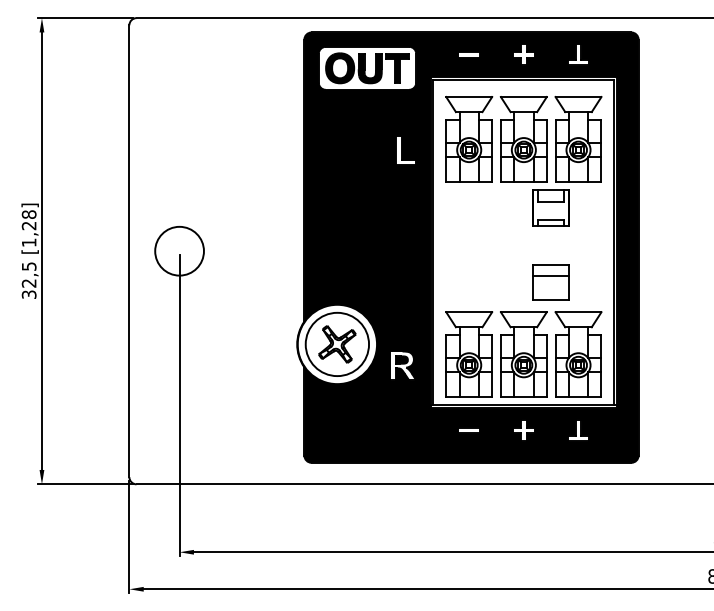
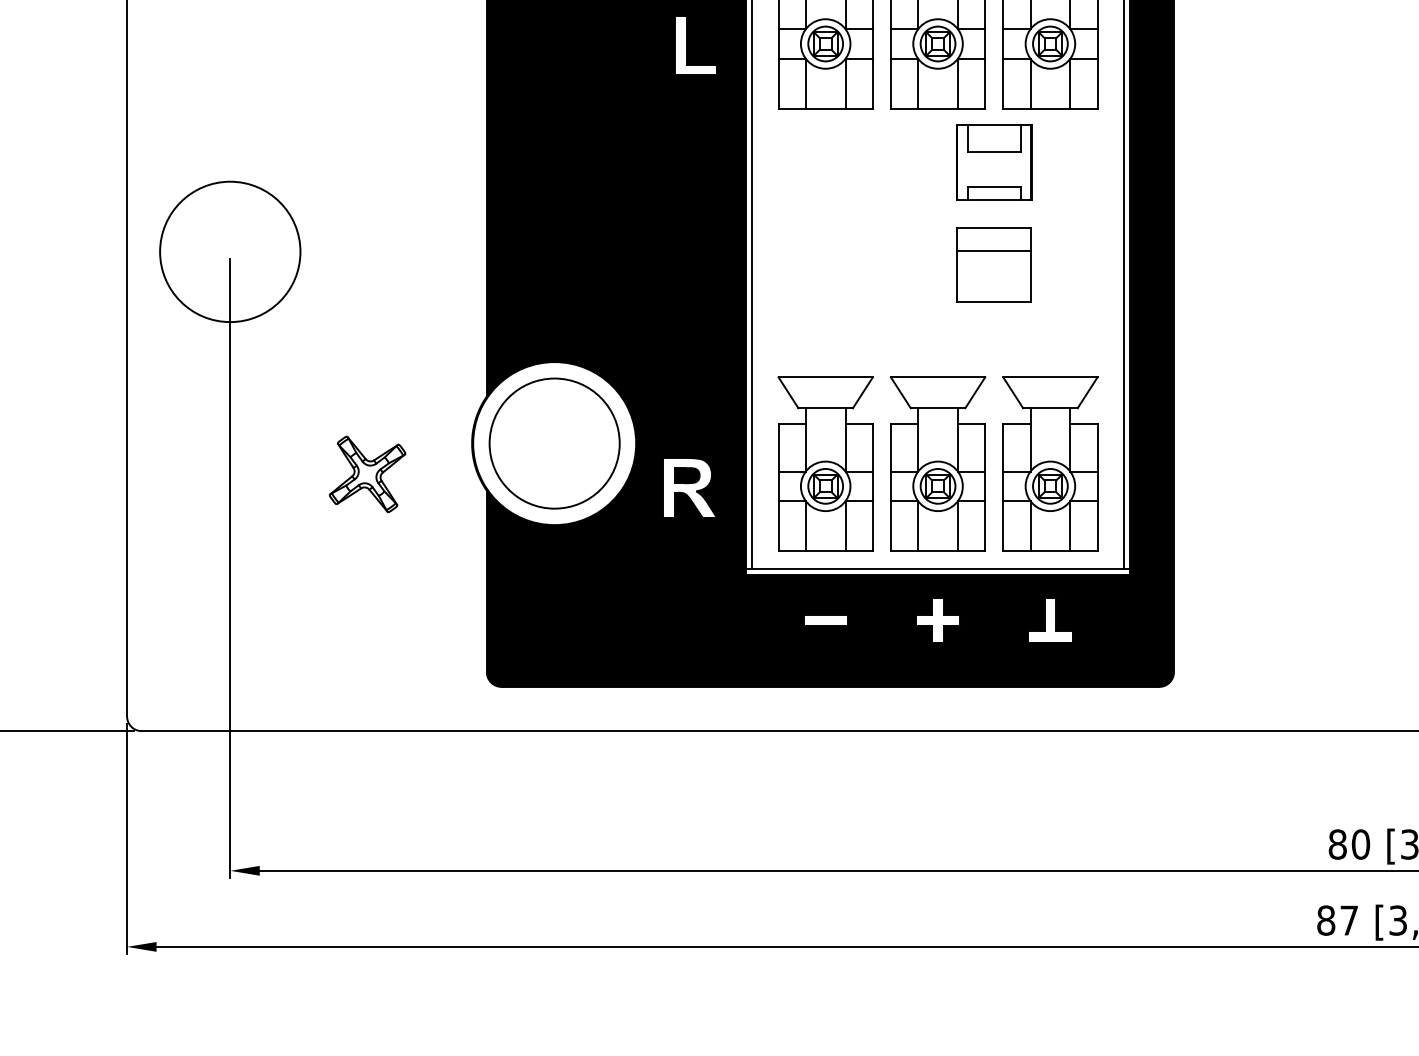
circle: (179, 250) -> (230, 250), size x1.4
part: (550, 282) -> (992, 264), moved
part: (337, 344) -> (367, 474), moved

